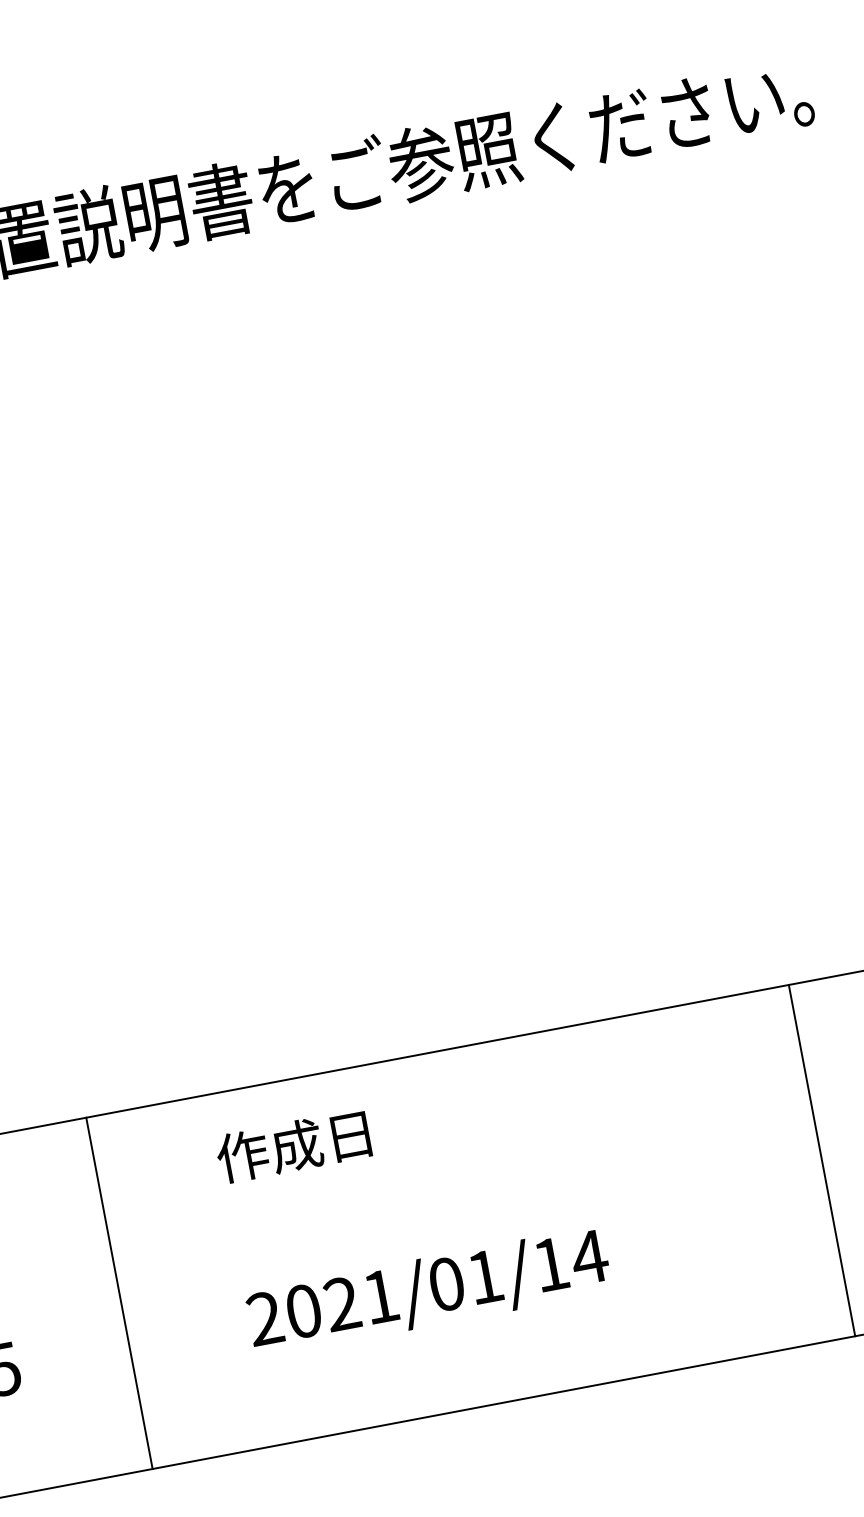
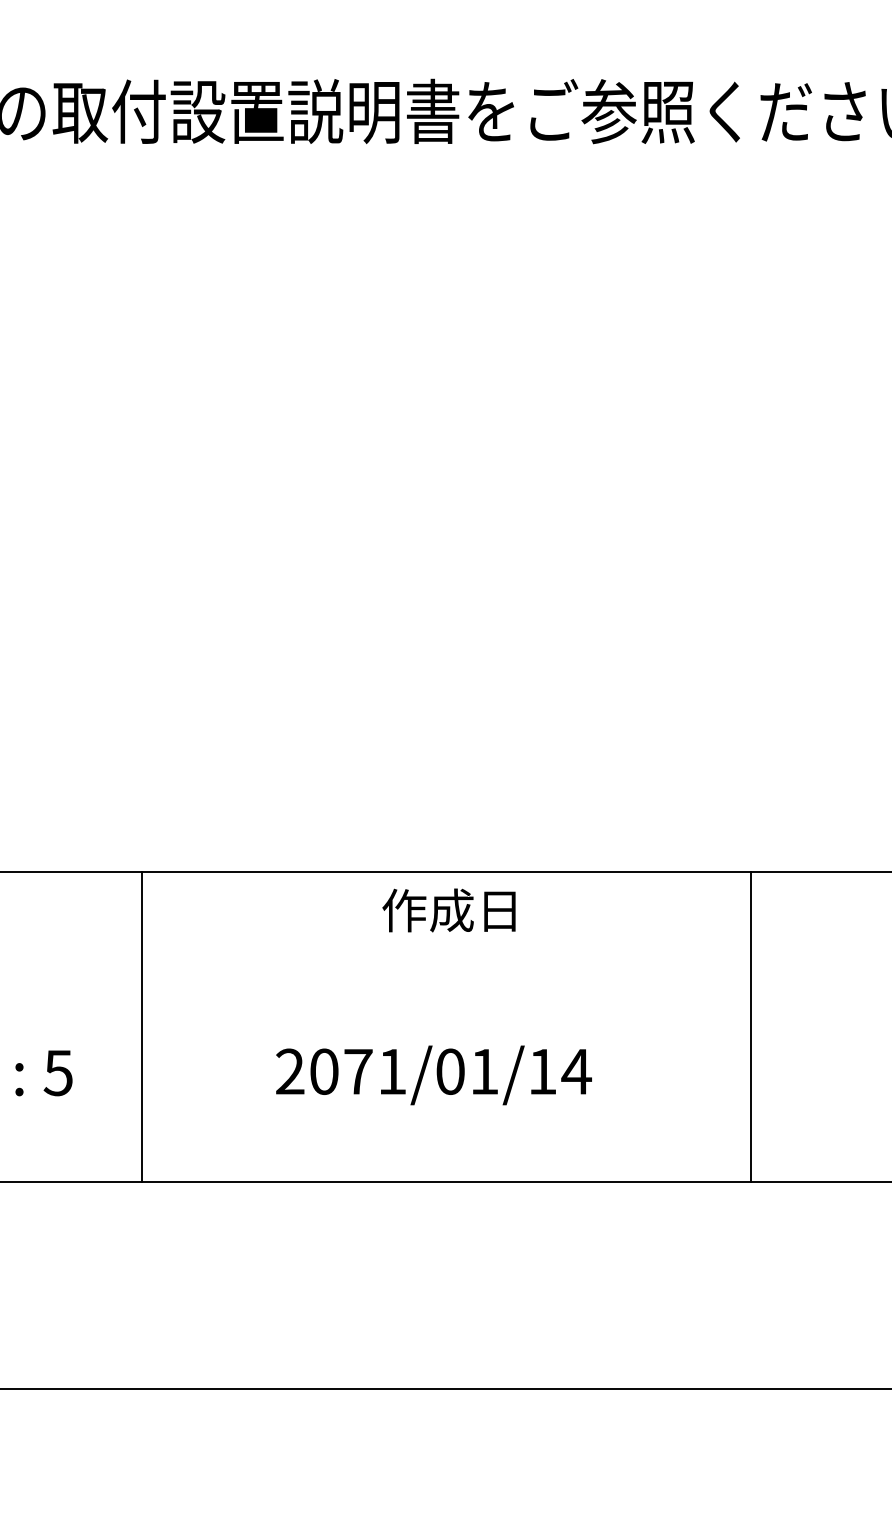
text: (292, 1146) -> (448, 910), moved
line: (821, 1160) -> (750, 1026), moved
line: (119, 1292) -> (142, 1026), moved
text: (342, 1303) -> (358, 1071), 2021/01/14 -> 2071/01/14

